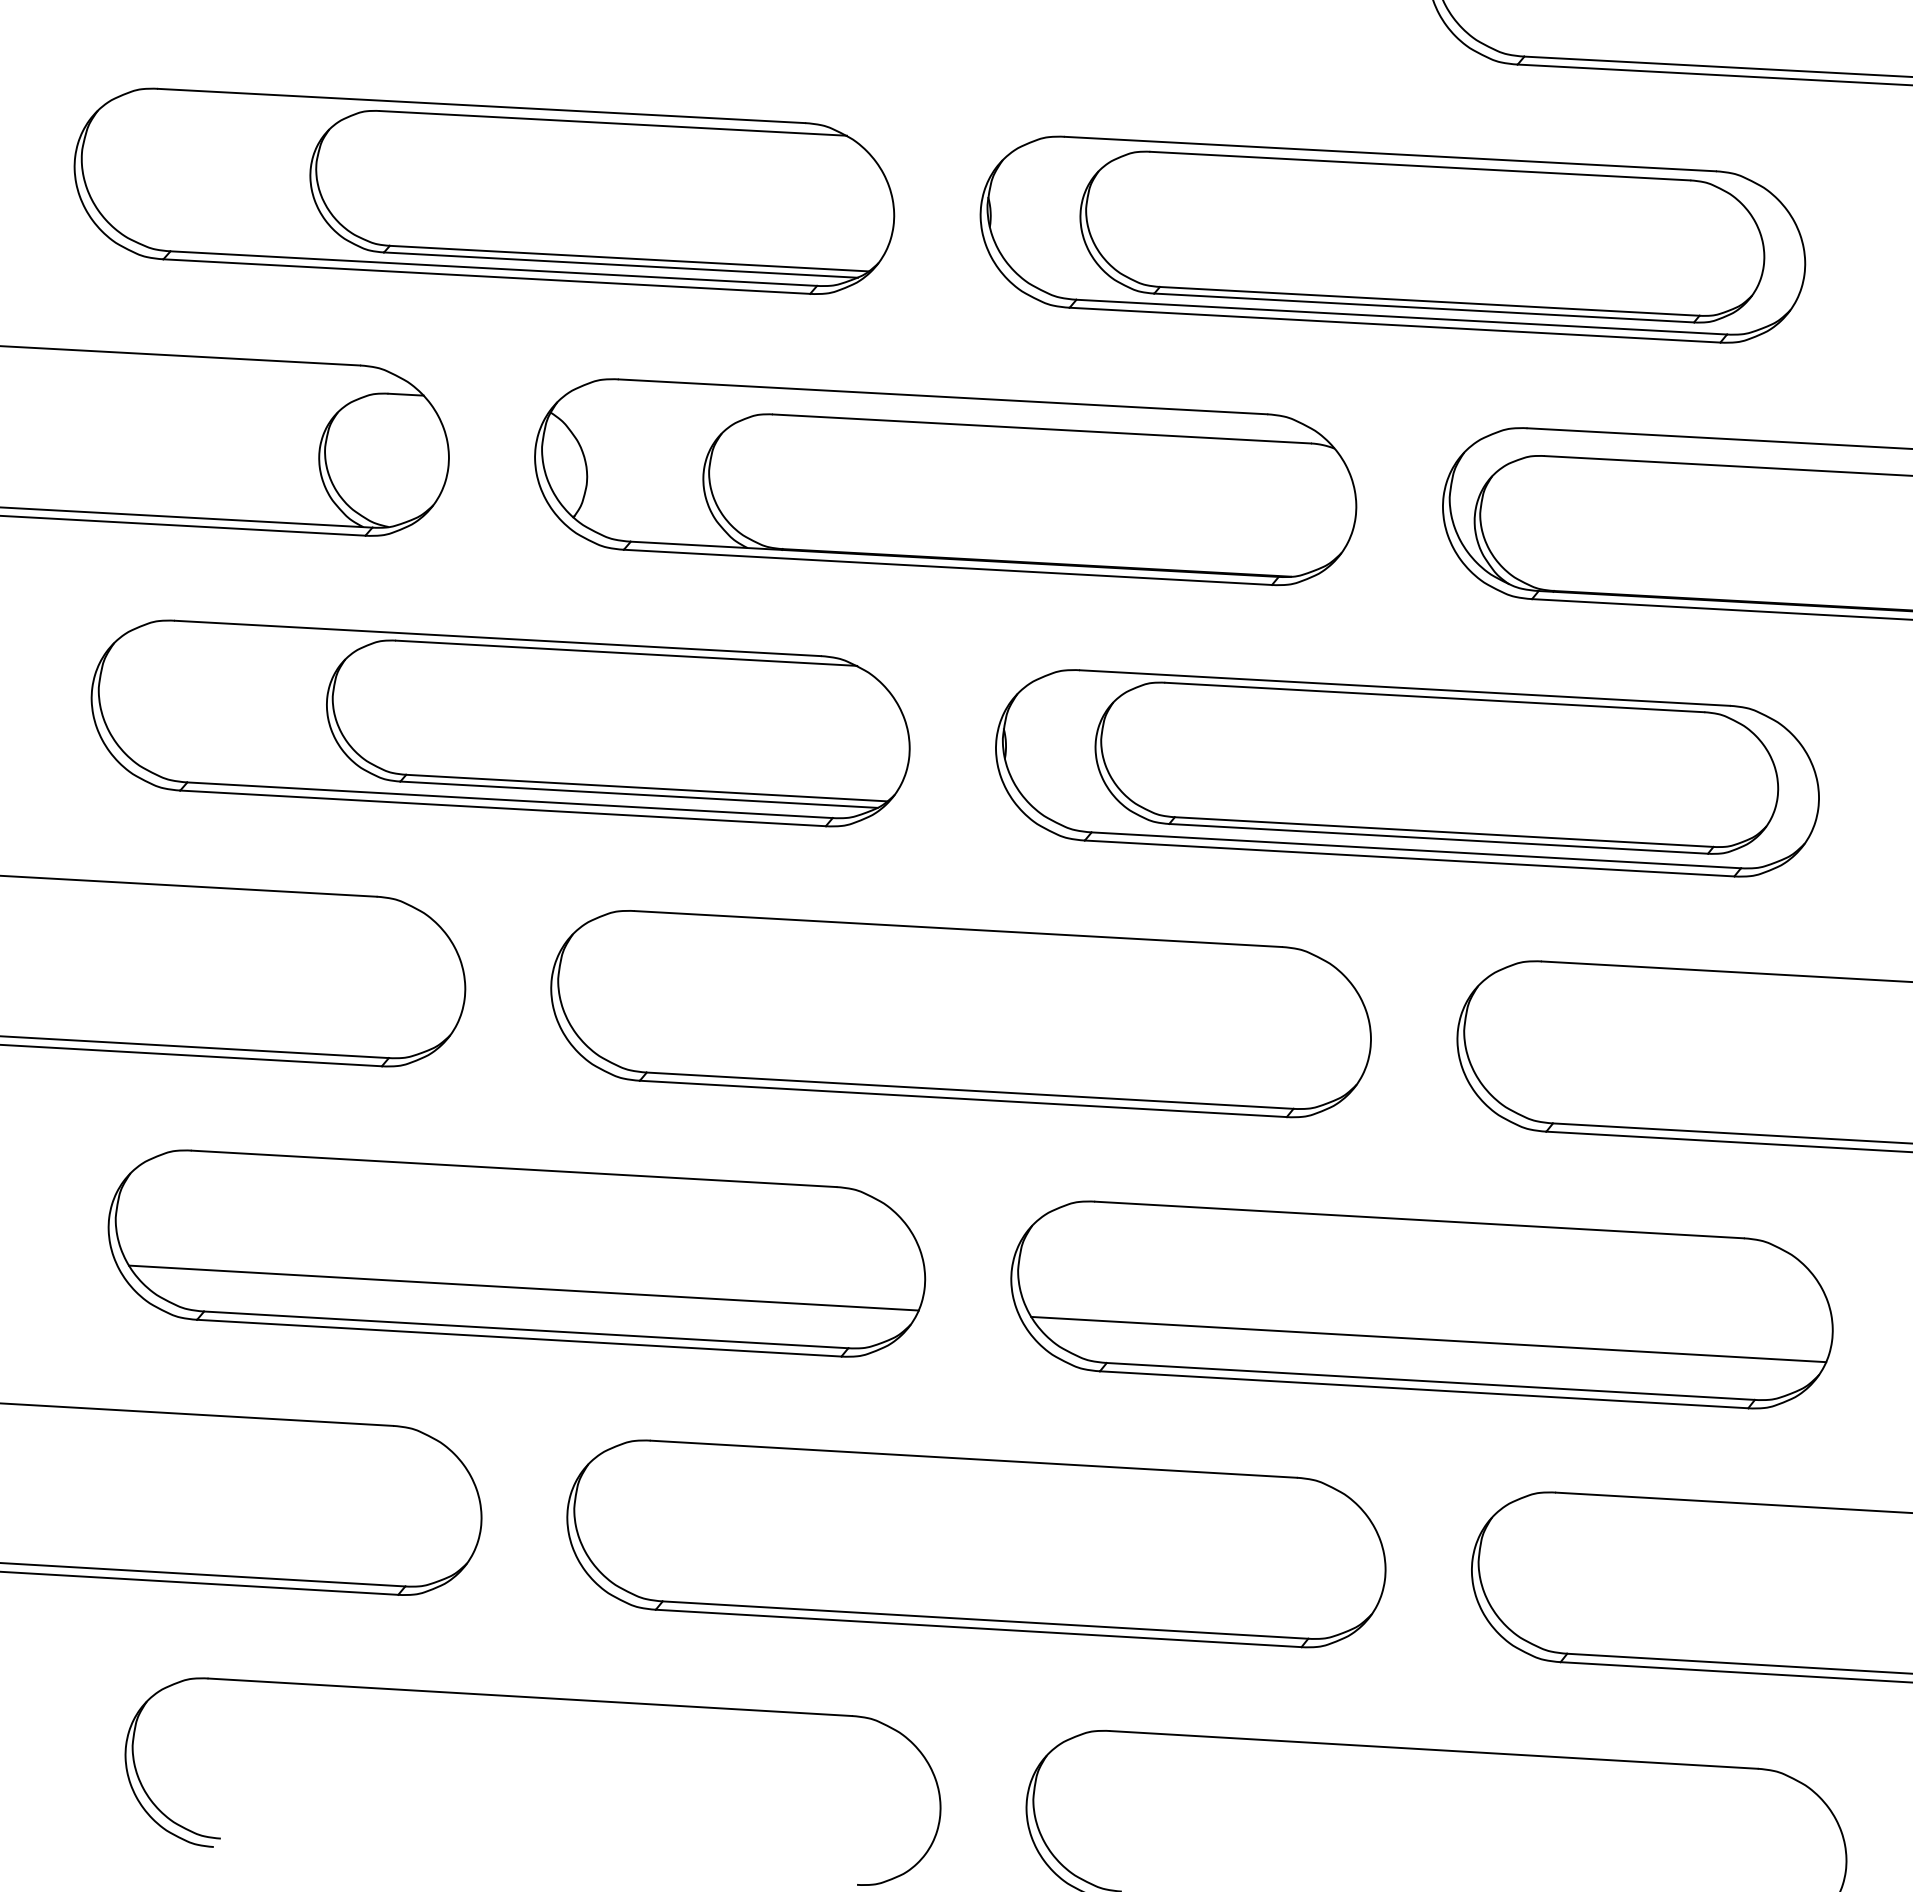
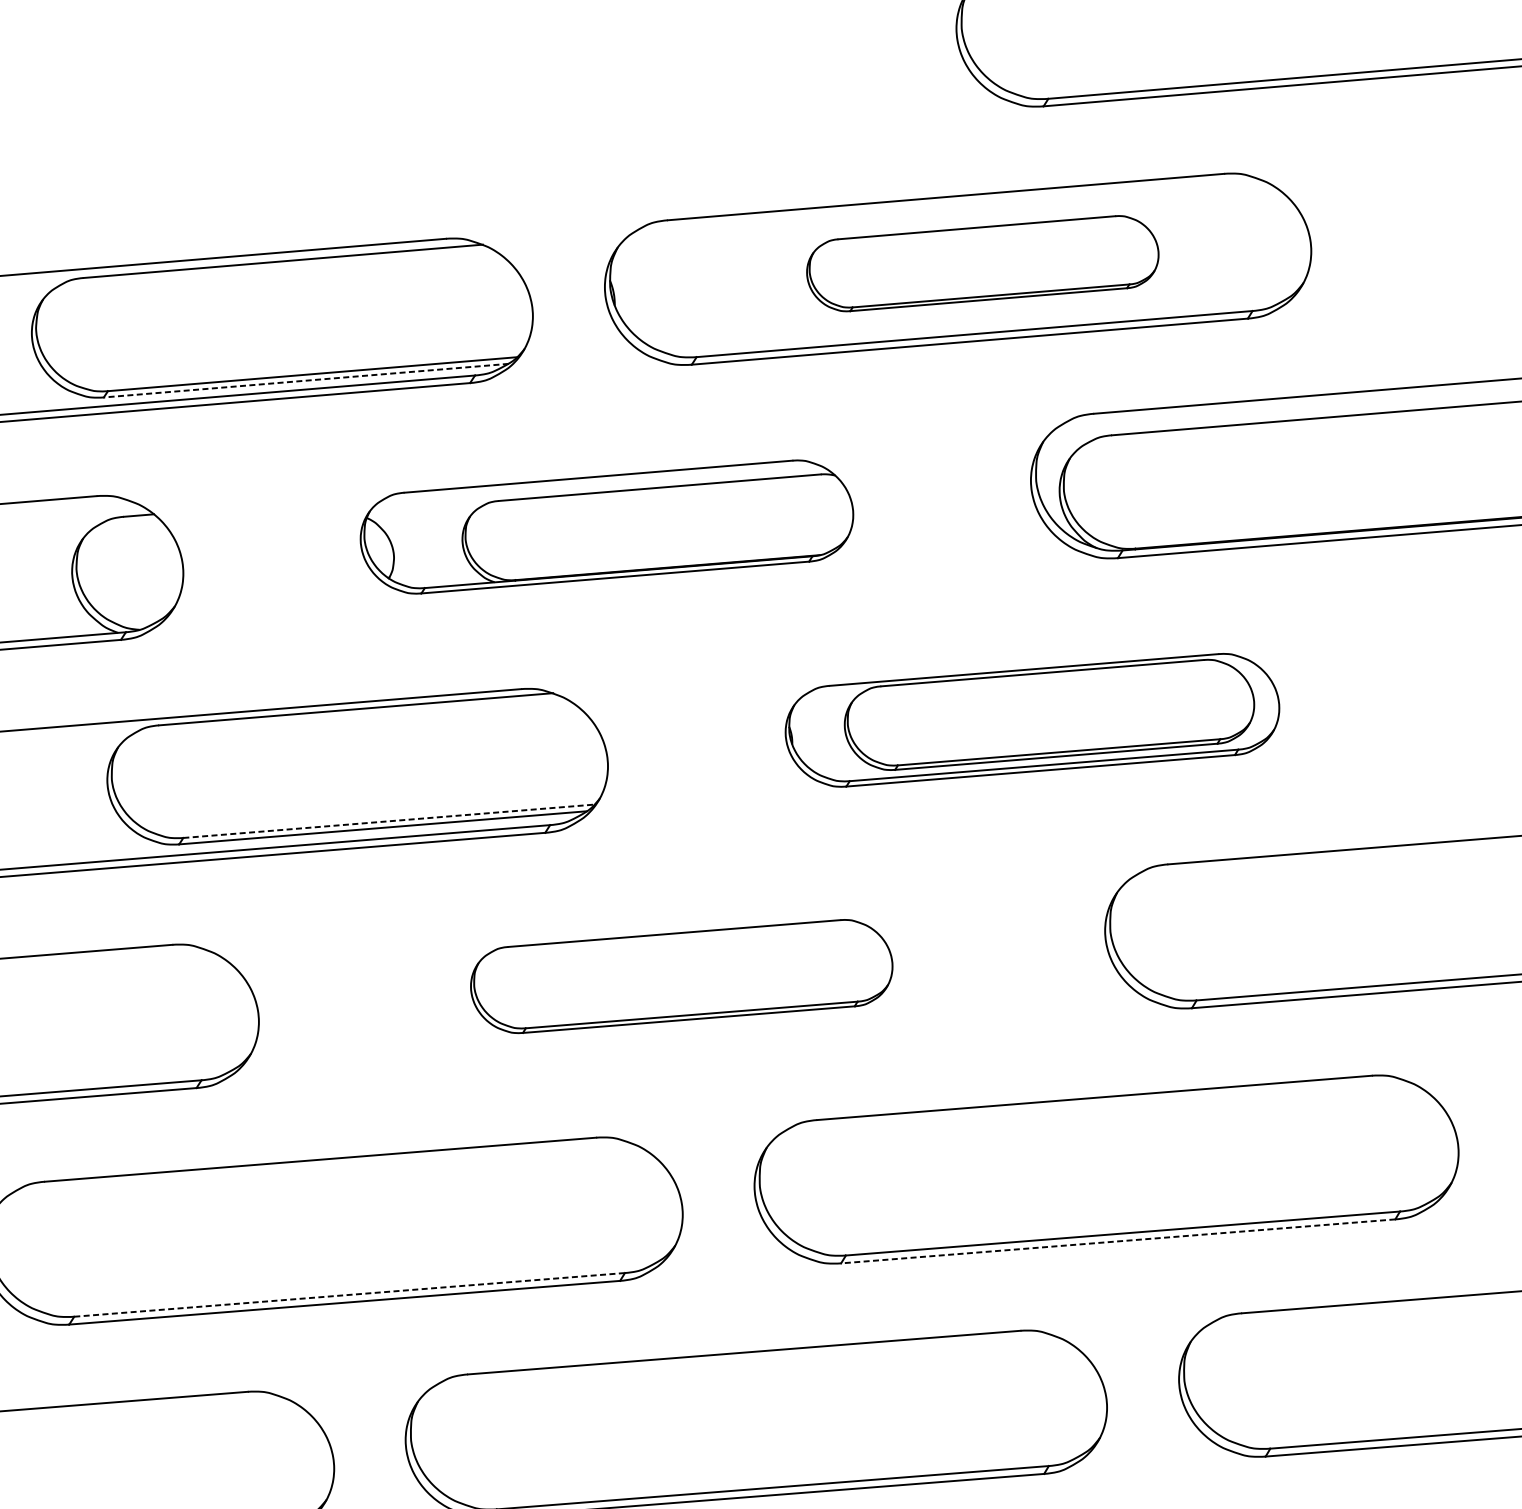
part: (1422, 236) -> (982, 263), size x0.6
line: (620, 265) -> (305, 381), solid -> dashed
part: (945, 482) -> (606, 527), size x0.7
part: (1407, 773) -> (1032, 720), size x0.7
line: (646, 788) -> (388, 821), solid -> dashed
part: (960, 1014) -> (681, 976), size x0.6
line: (523, 1287) -> (342, 1259), removed
line: (526, 1329) -> (349, 1294), solid -> dashed
line: (1428, 1339) -> (1116, 1198), removed
line: (1424, 1389) -> (1118, 1241), solid -> dashed

